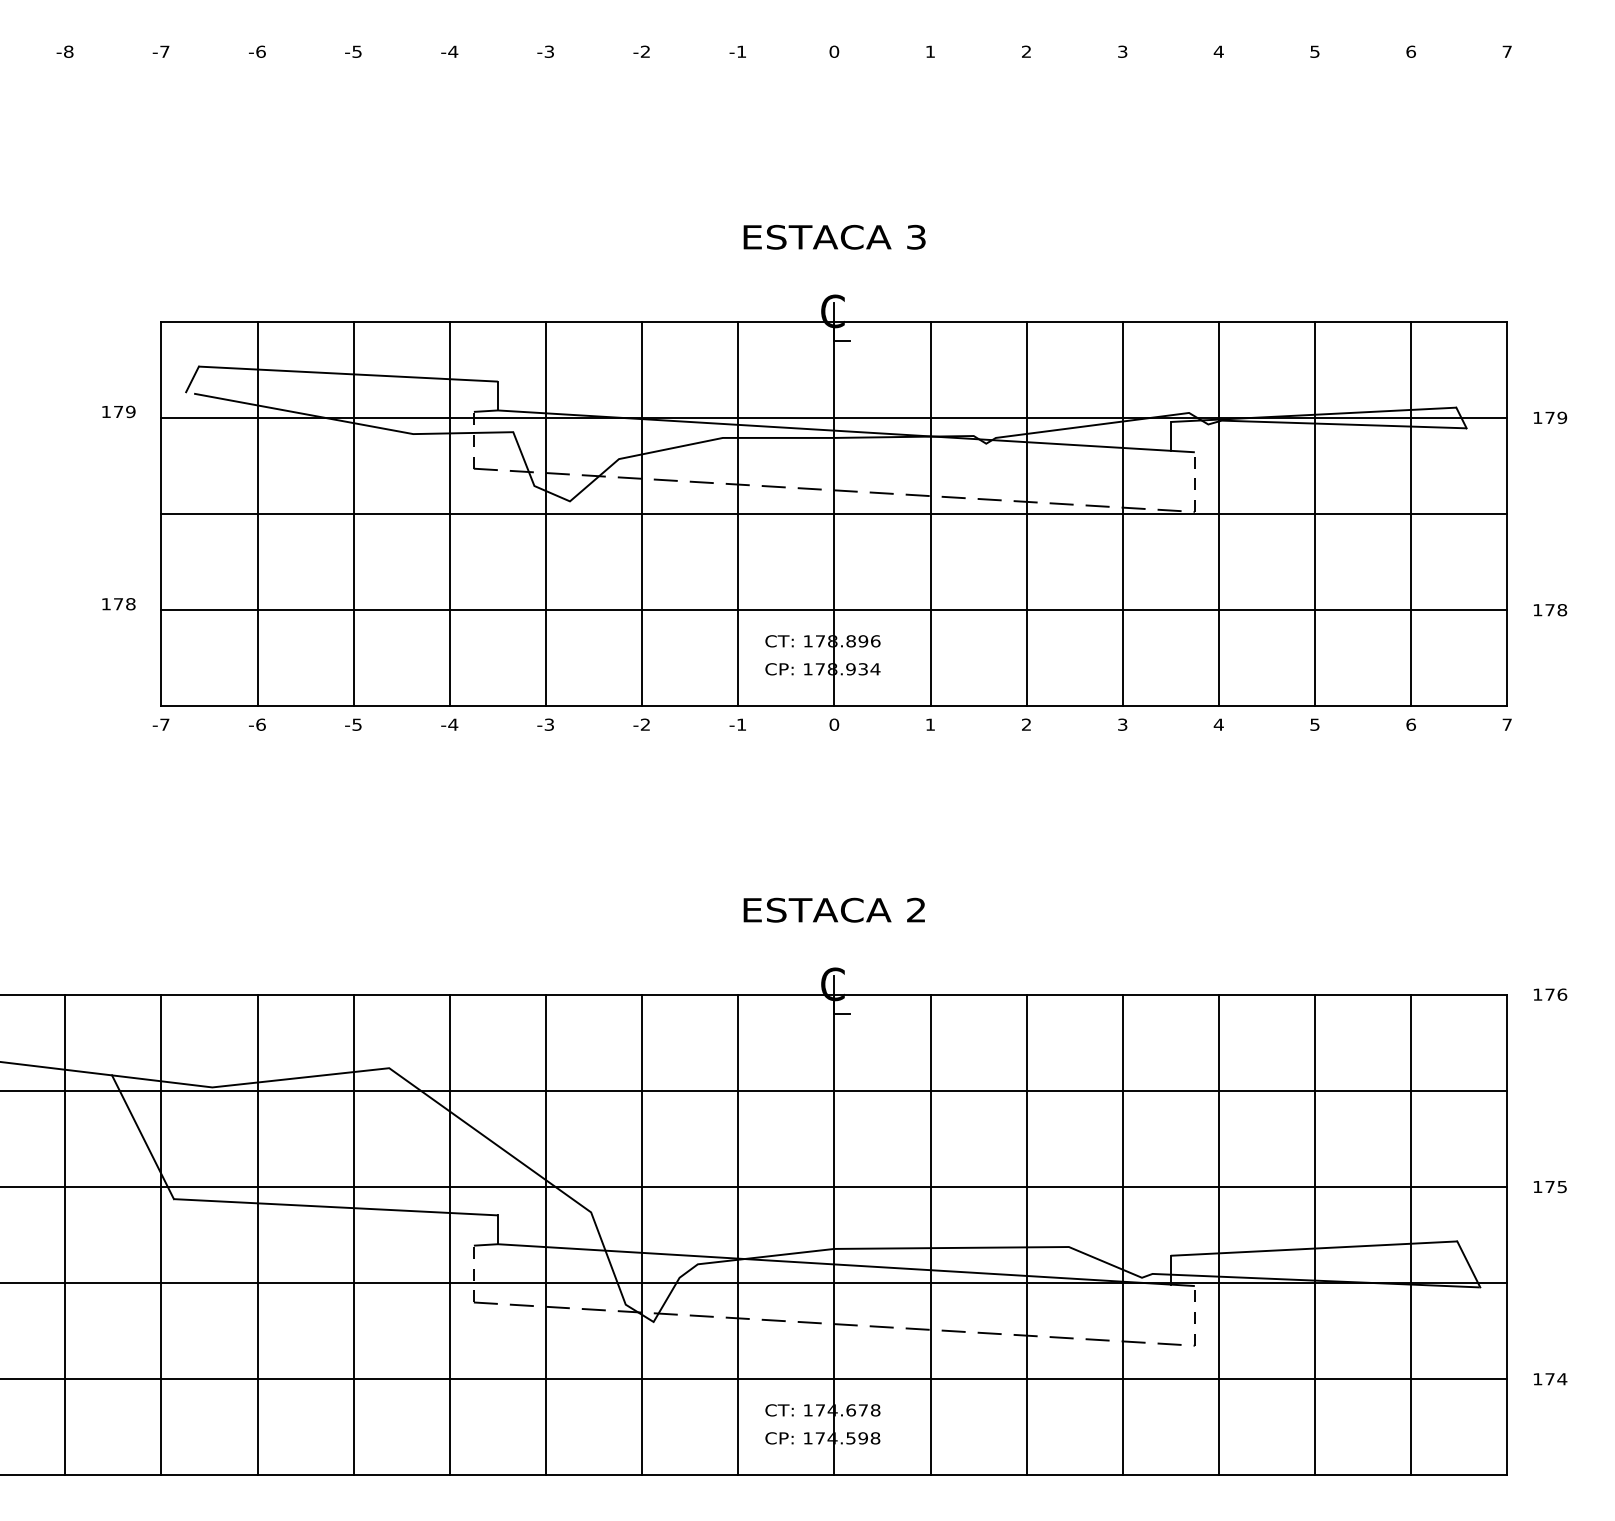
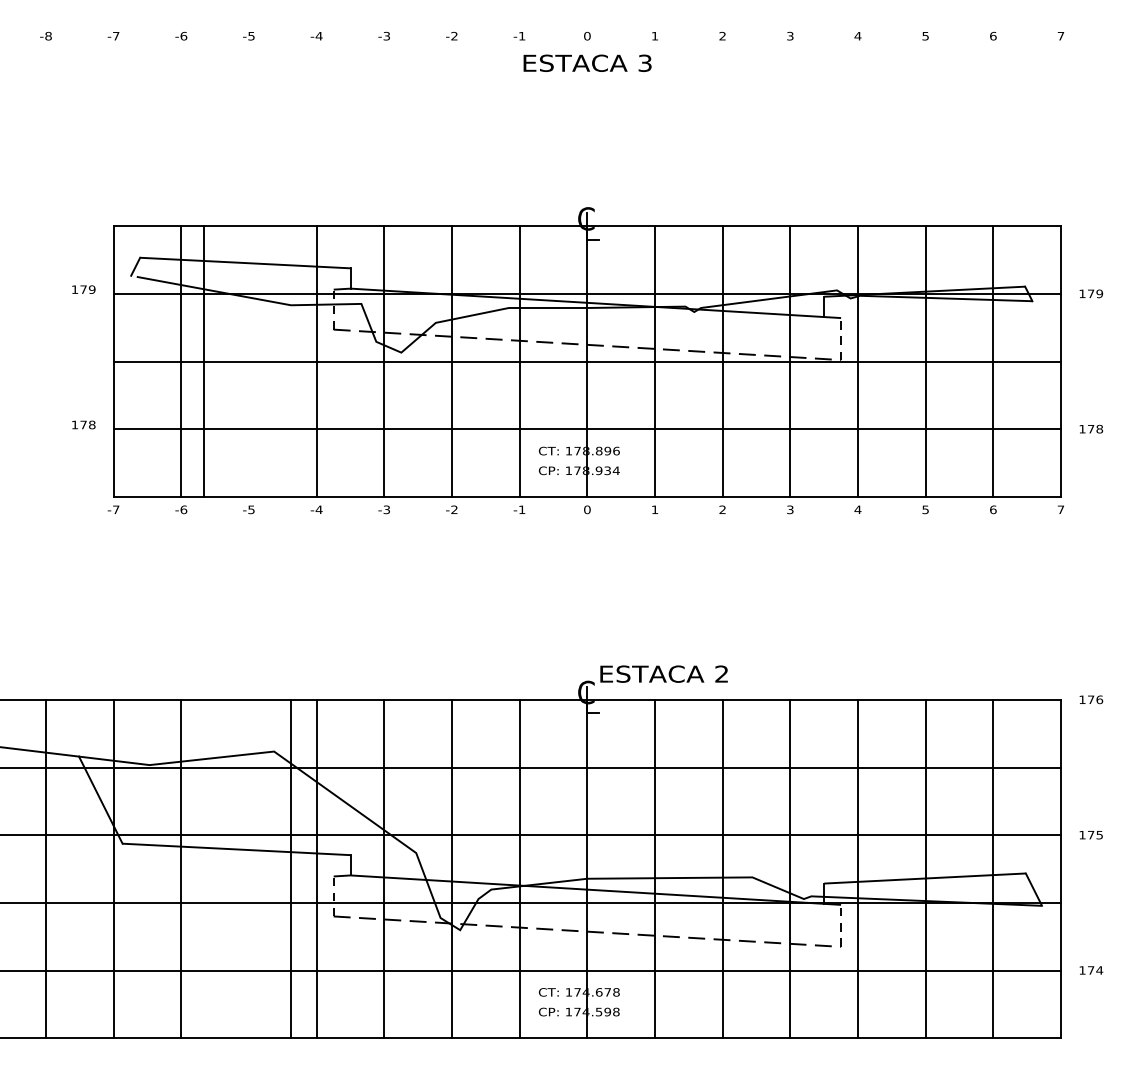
text: (834, 236) -> (587, 62), moved
line: (353, 513) -> (203, 361), moved
text: (833, 909) -> (663, 673), moved
line: (353, 1234) -> (291, 868), moved

